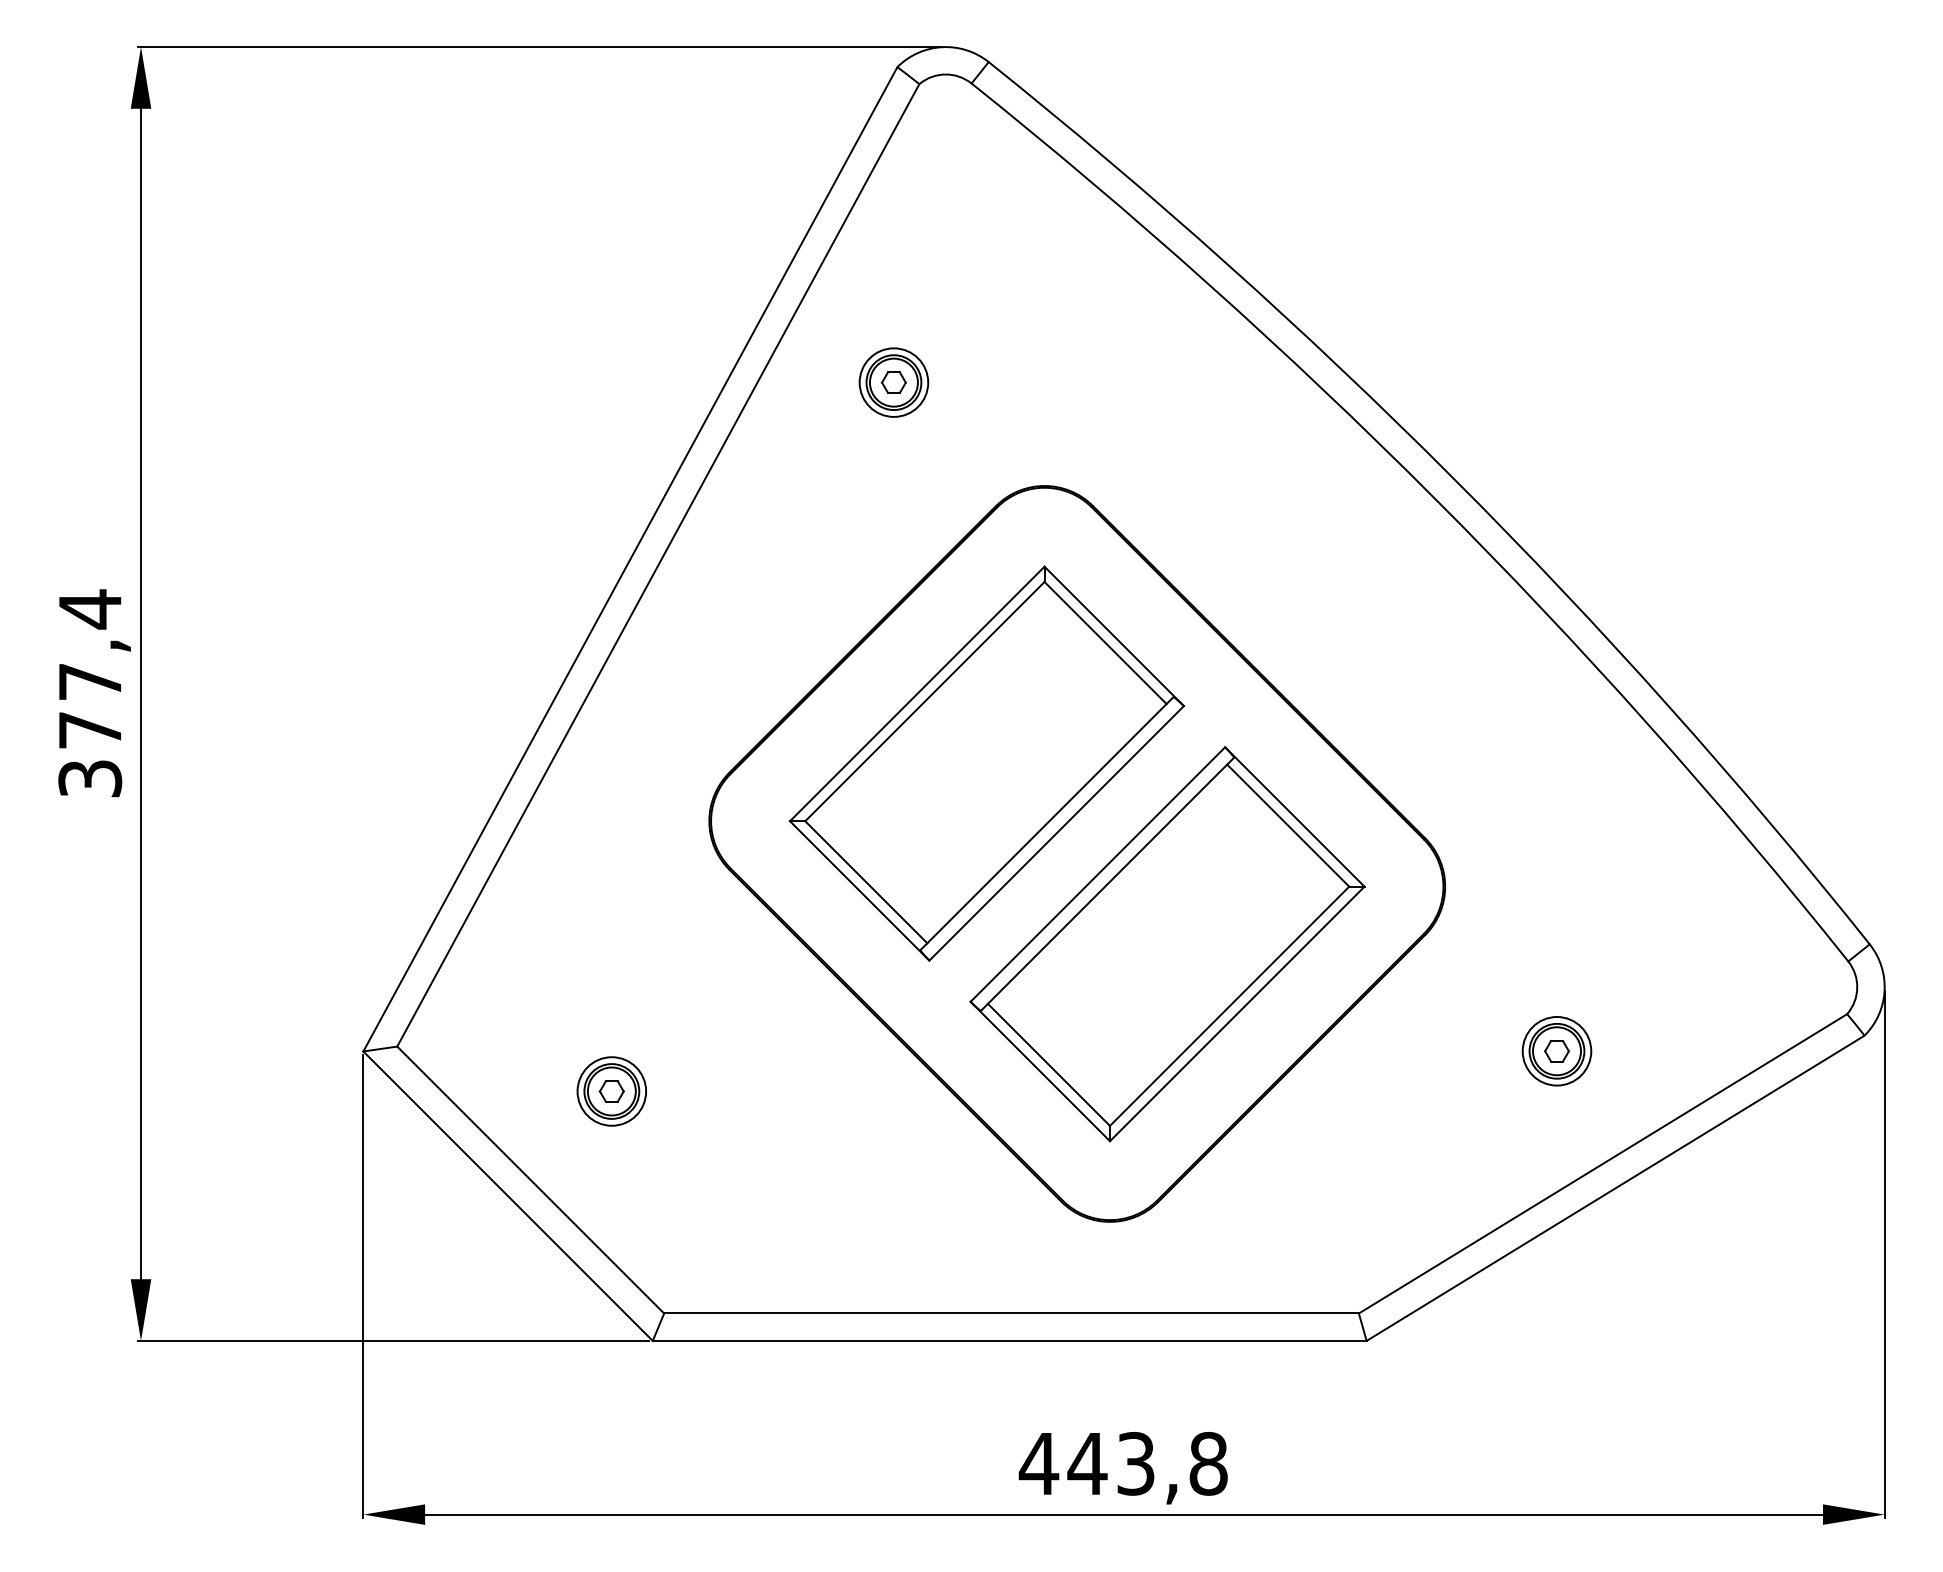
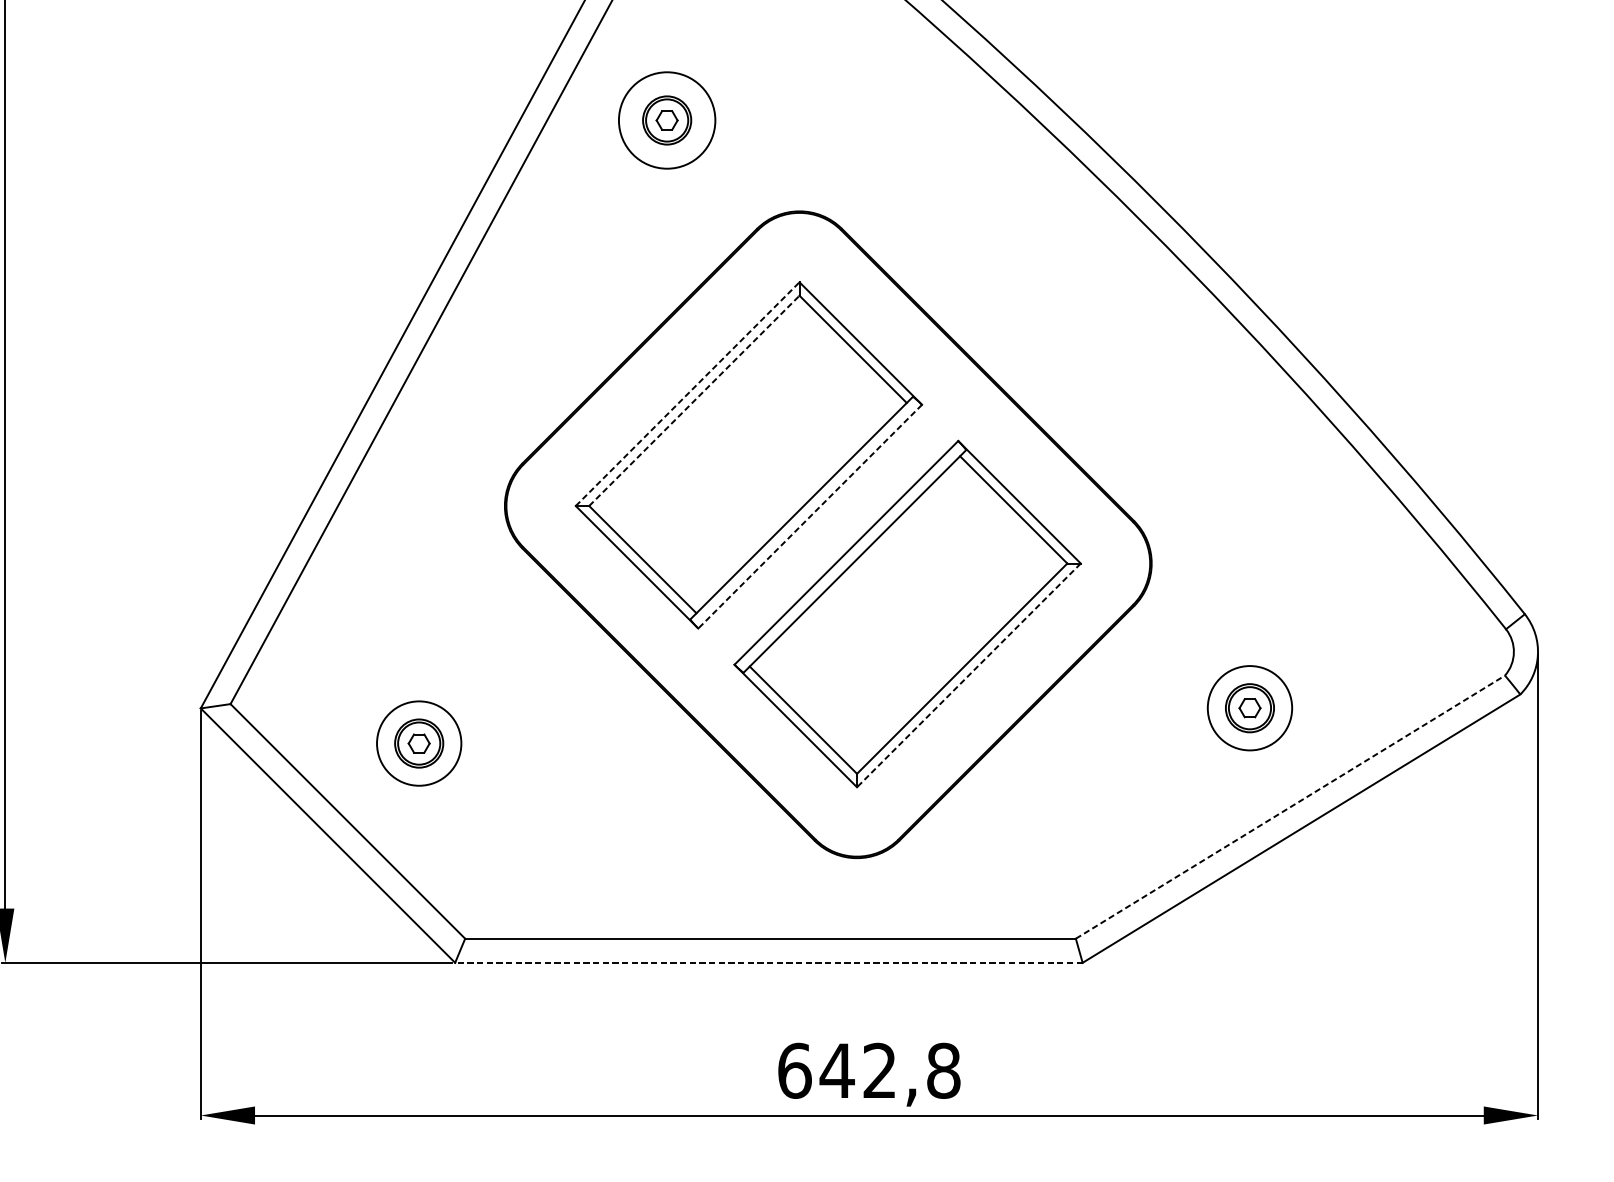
circle: (893, 382) -> (666, 120), size x1.6
line: (917, 693) -> (687, 393), solid -> dashed
line: (925, 701) -> (694, 400), solid -> dashed
line: (1056, 833) -> (810, 516), solid -> dashed
line: (1237, 1013) -> (969, 675), solid -> dashed
circle: (1556, 1051) -> (1249, 708), size x1.4
circle: (611, 1091) -> (418, 743), size x1.4
line: (1603, 1163) -> (1290, 806), solid -> dashed
line: (1009, 1340) -> (768, 962), solid -> dashed
text: (1086, 1463) -> (836, 1070), 443,8 -> 642,8

